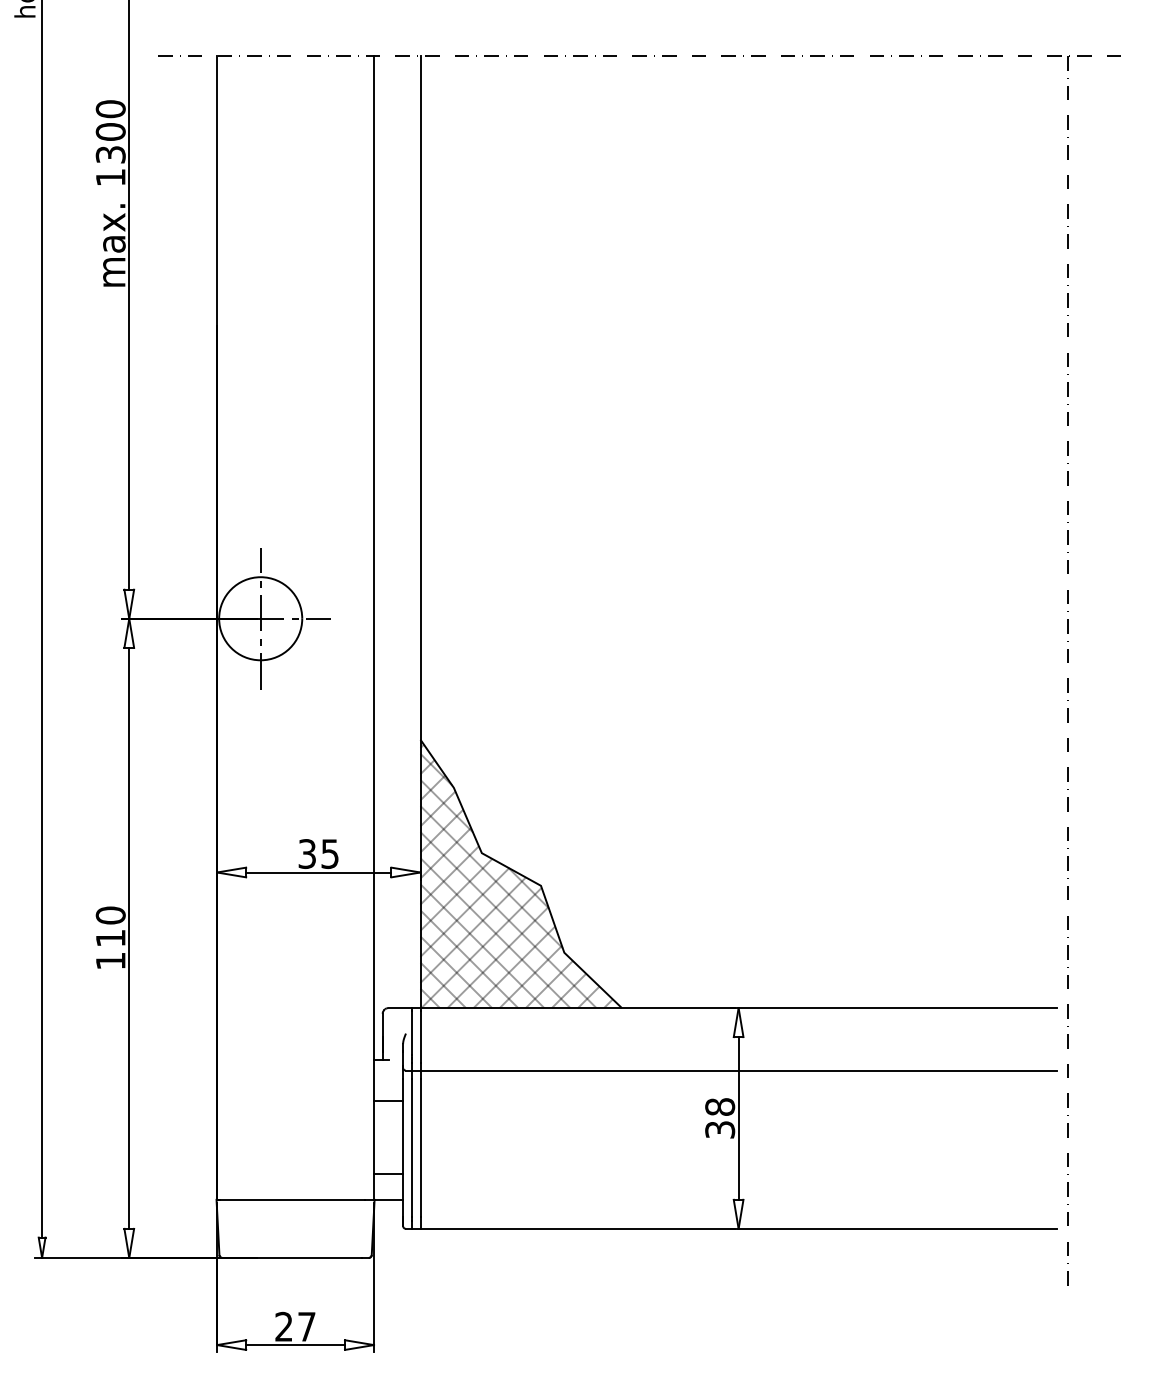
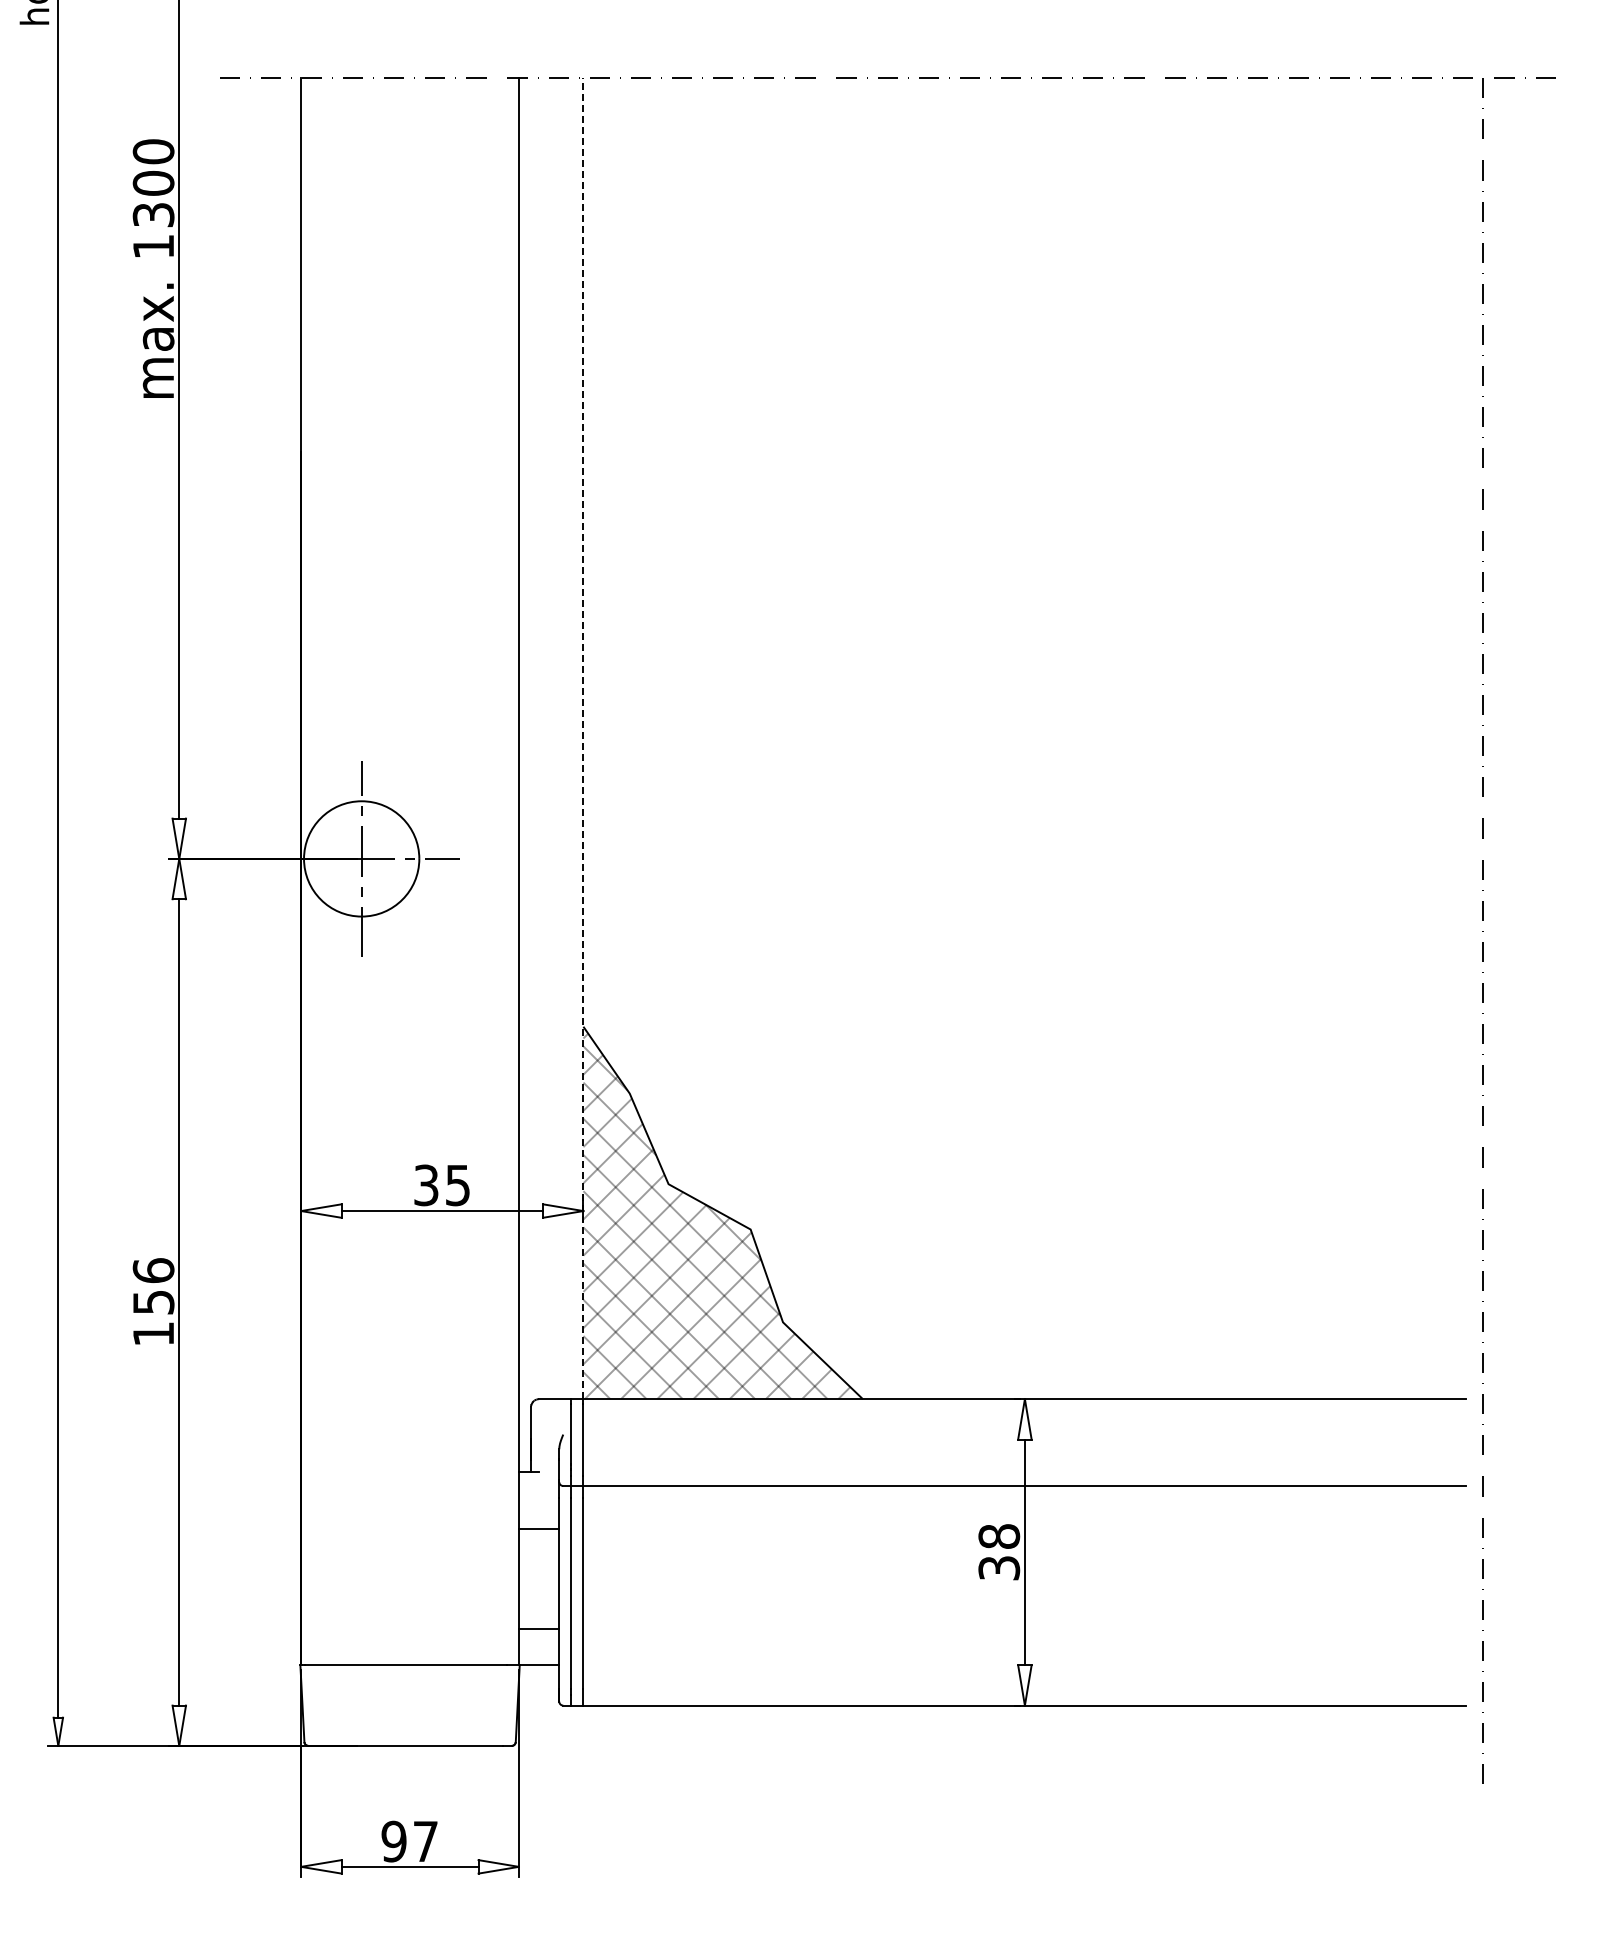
line: (420, 531) -> (583, 738), solid -> dashed
text: (110, 926) -> (153, 1286), 110 -> 156
text: (283, 1326) -> (393, 1841), 27 -> 97

